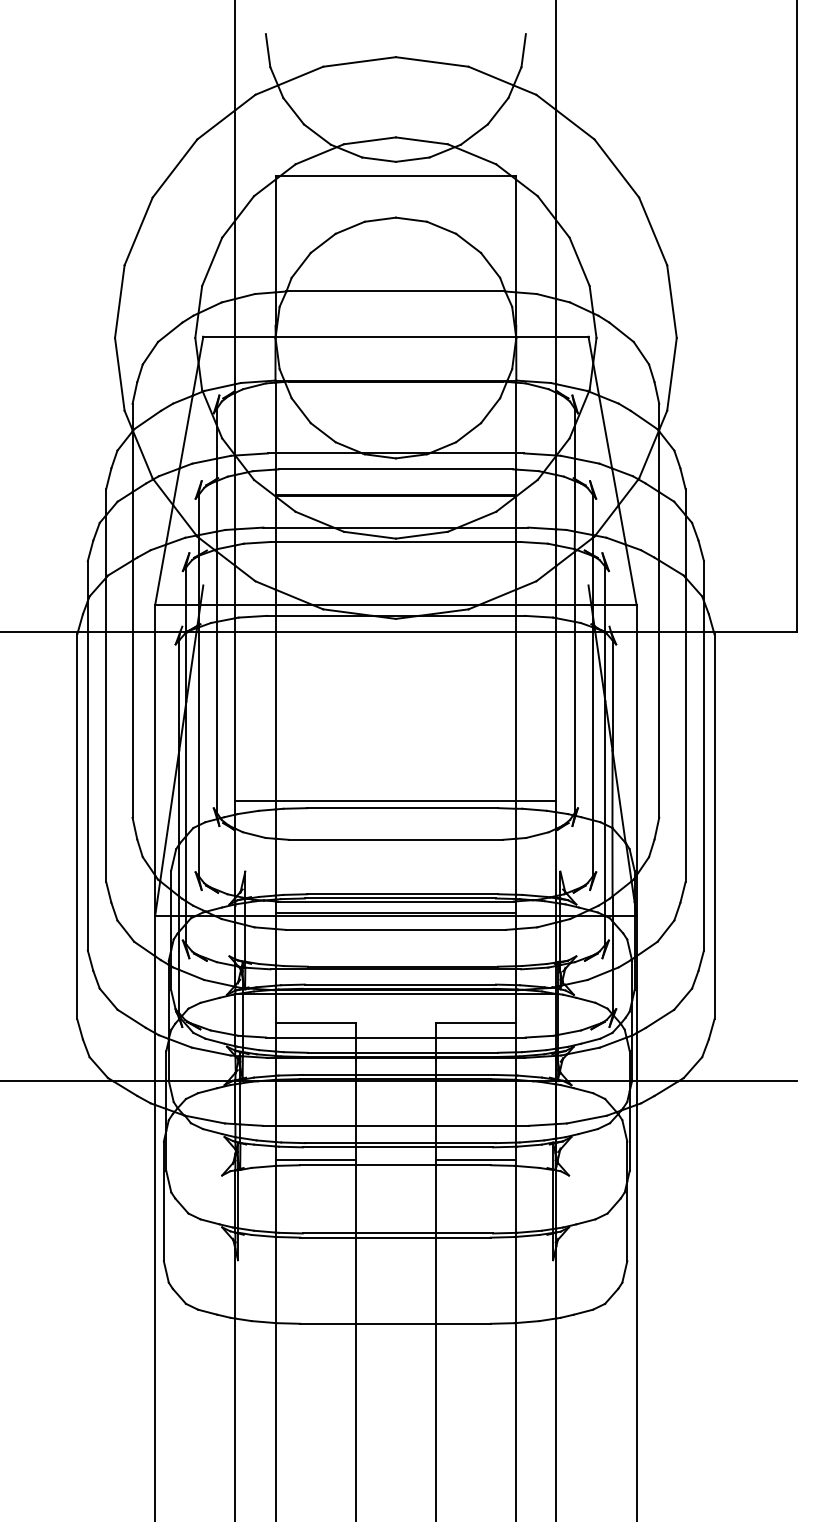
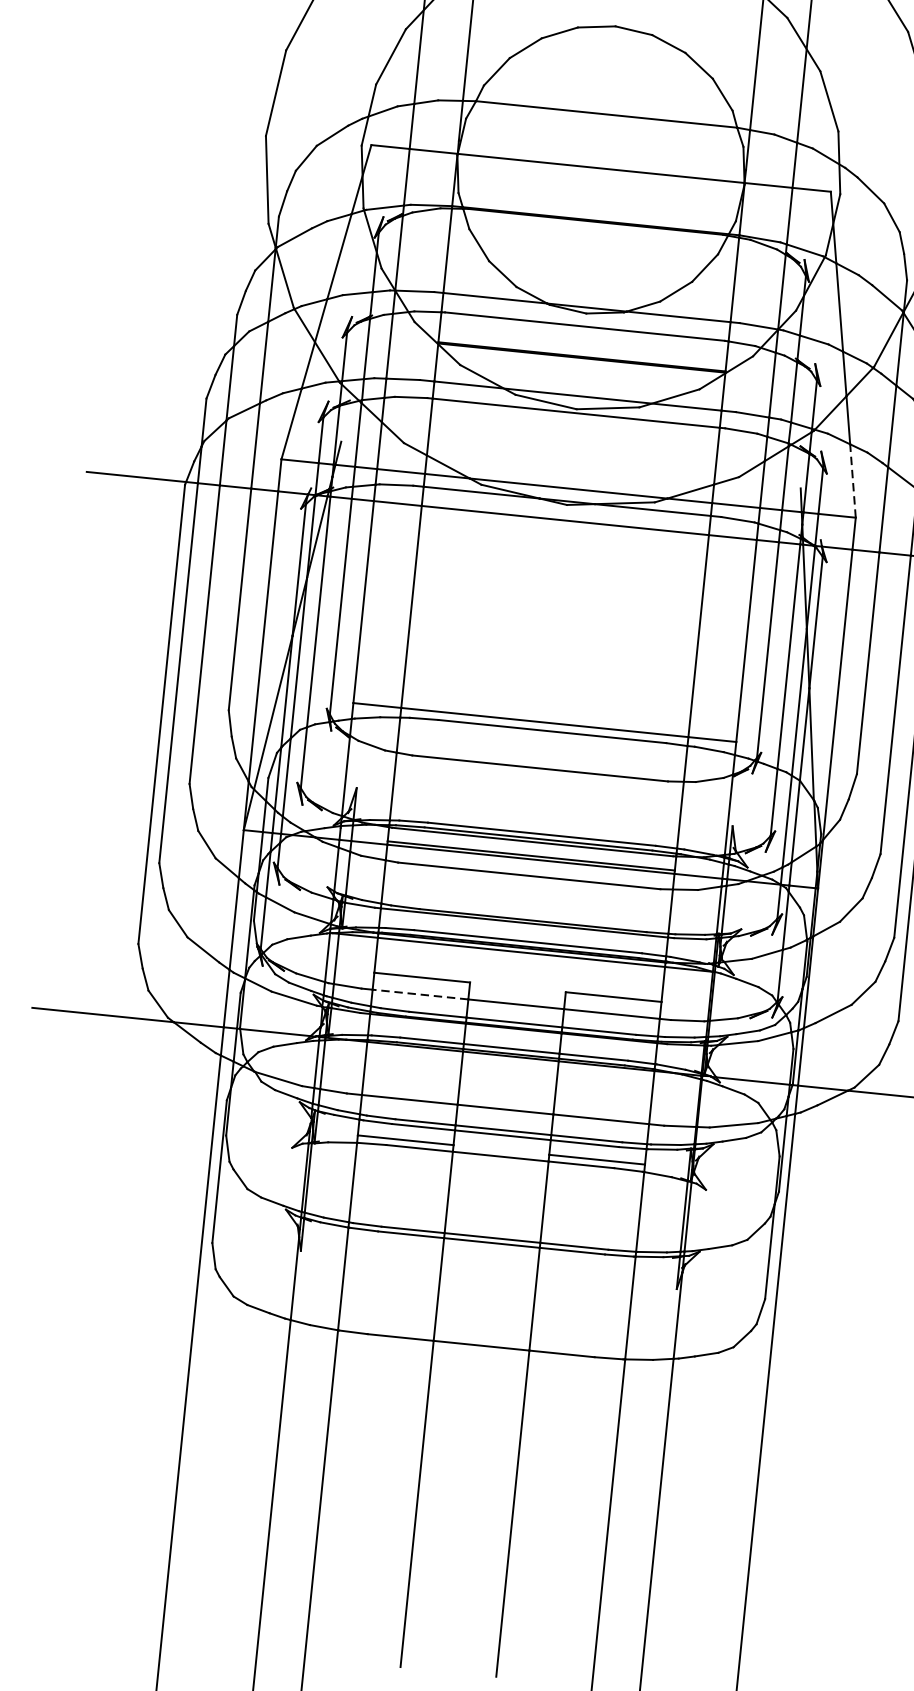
line: (631, 574) -> (853, 480), solid -> dashed
line: (315, 1037) -> (420, 994), solid -> dashed

